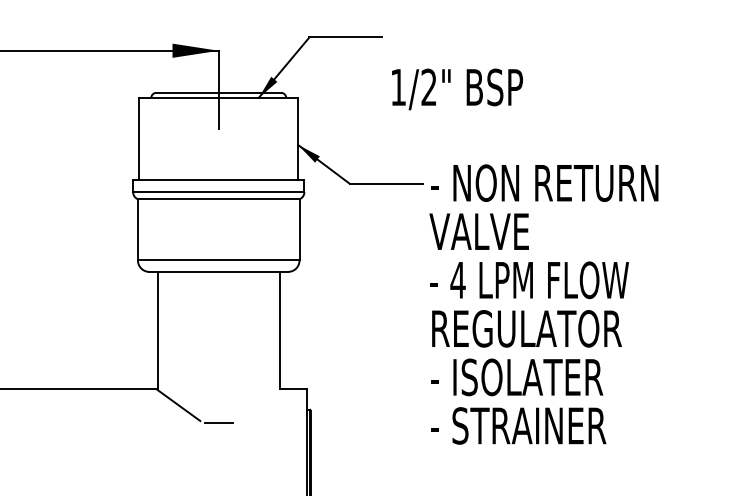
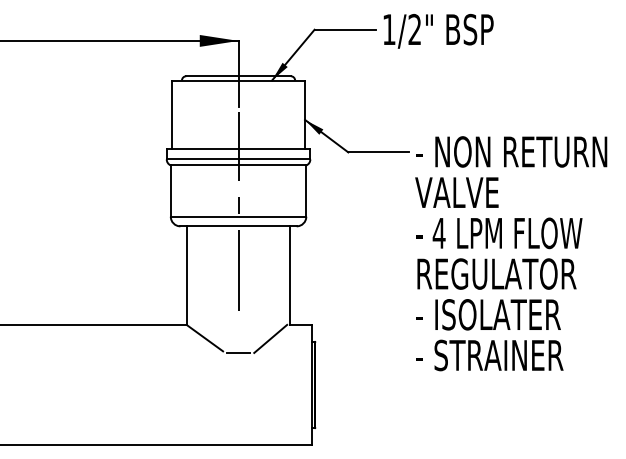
text: (457, 89) -> (438, 31), moved
line: (218, 254) -> (238, 211), added
line: (256, 405) -> (270, 338), added

